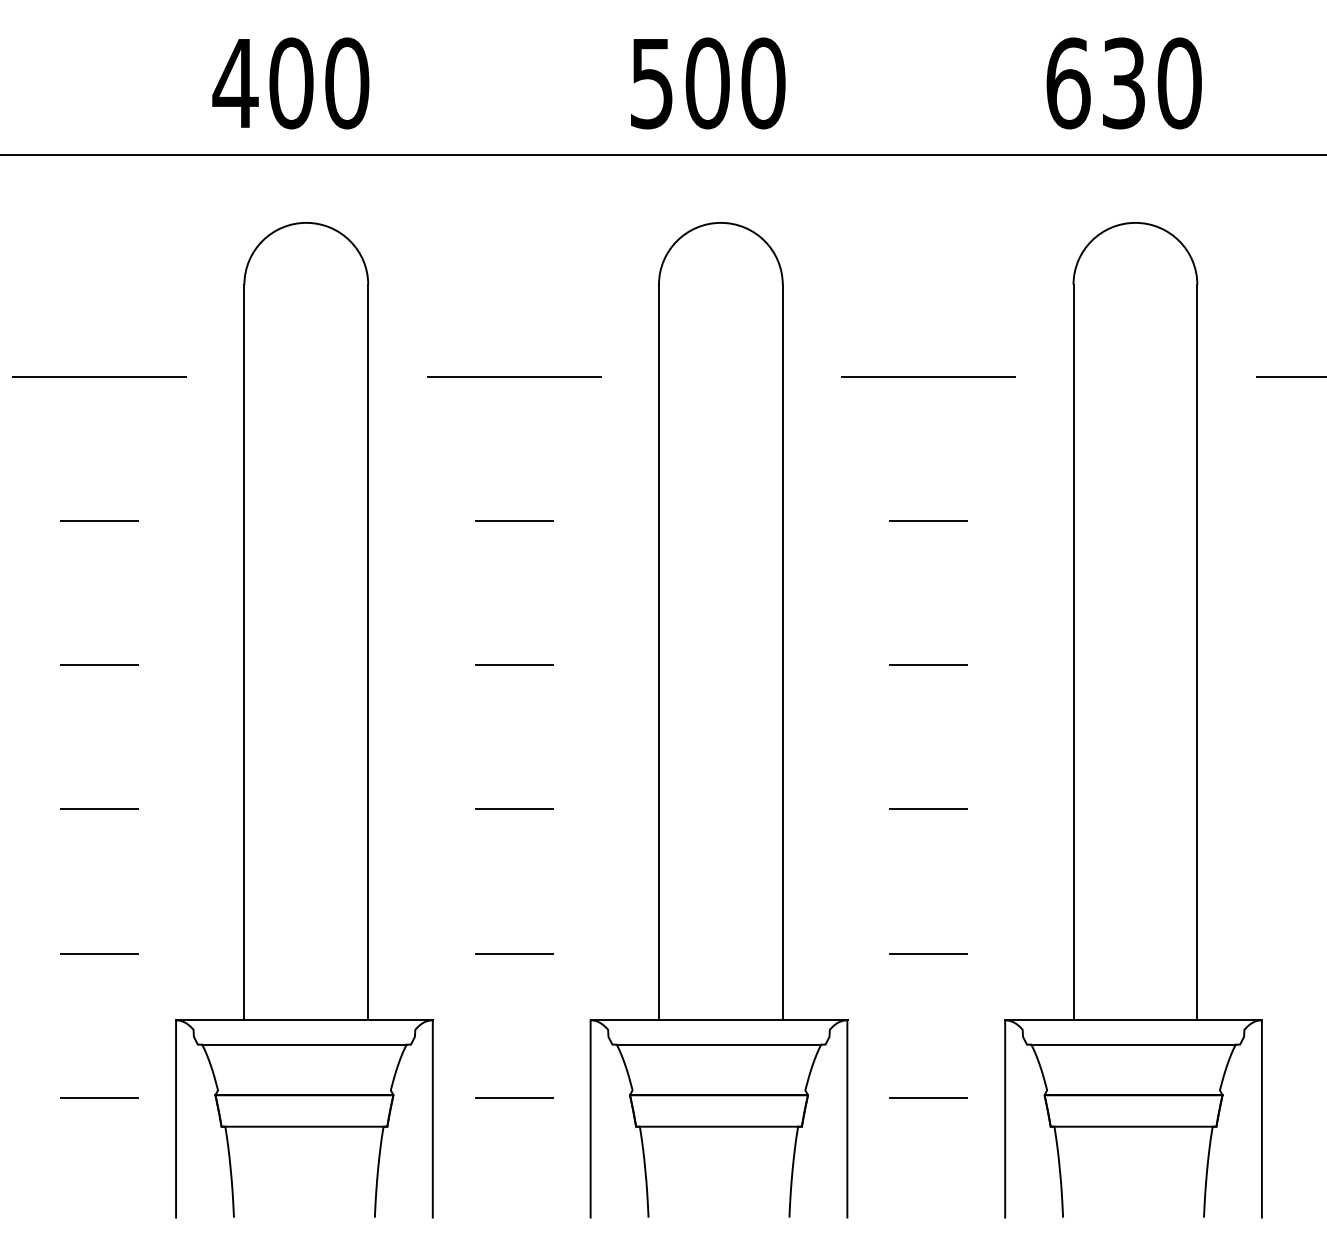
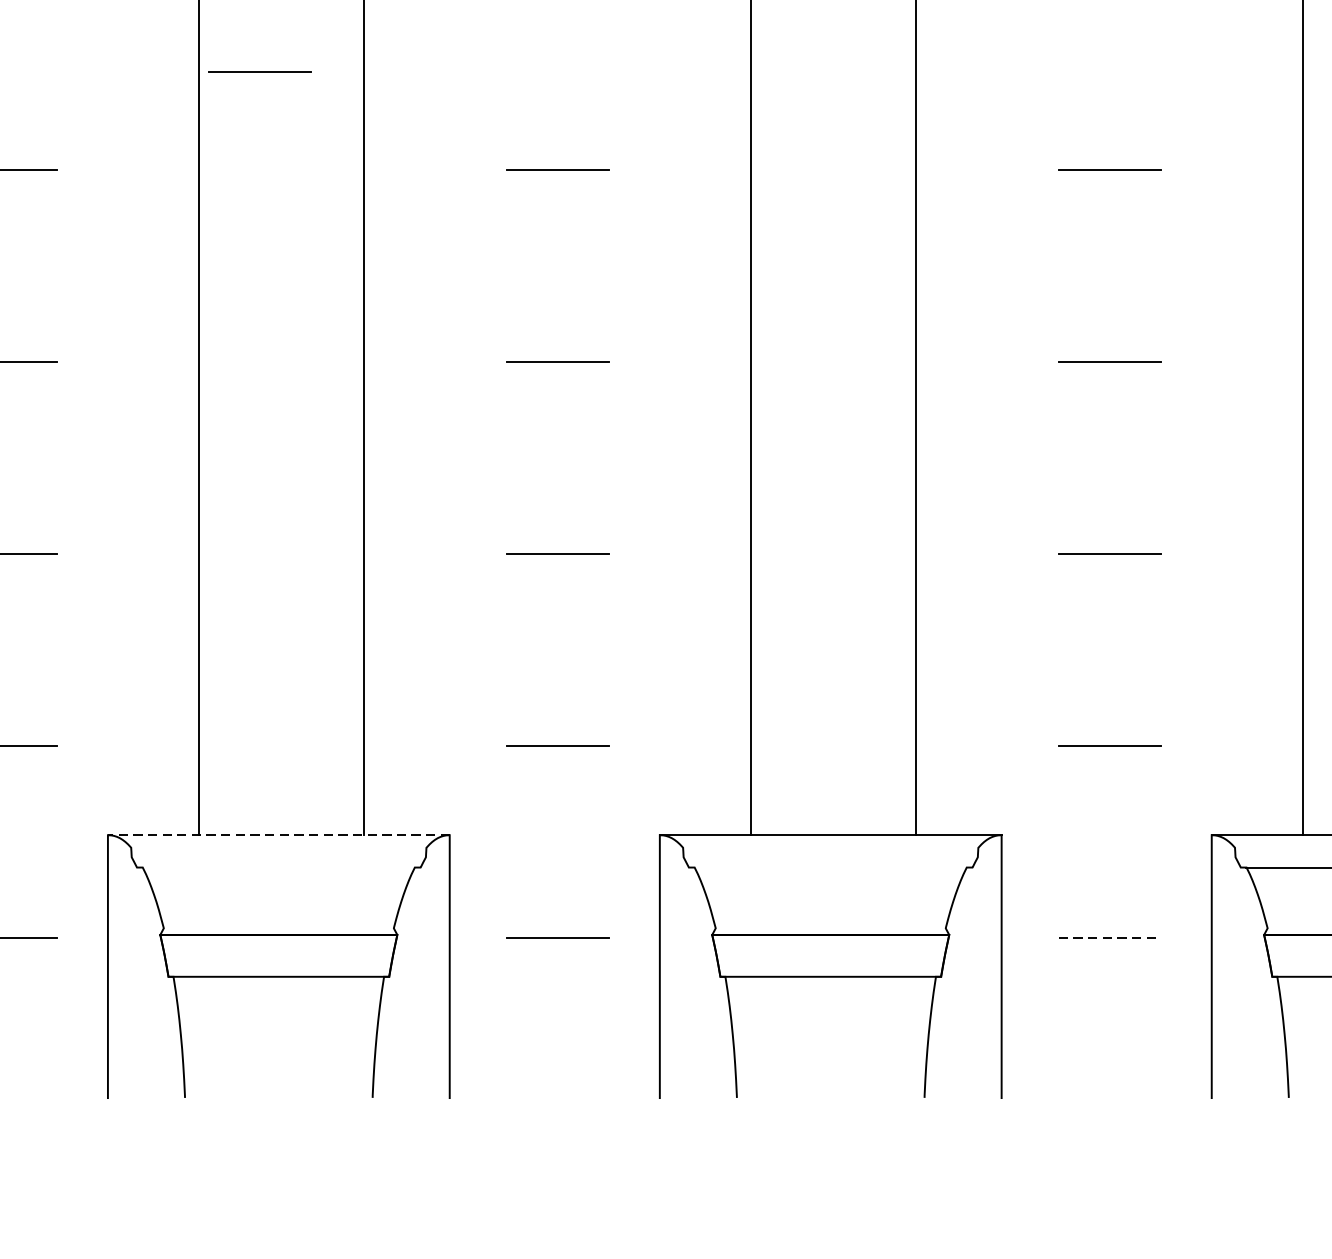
line: (290, 446) -> (260, 71), added
line: (304, 1020) -> (278, 835), solid -> dashed
line: (304, 1044) -> (278, 867), removed
line: (718, 1044) -> (830, 867), removed
line: (929, 1097) -> (1110, 937), solid -> dashed

